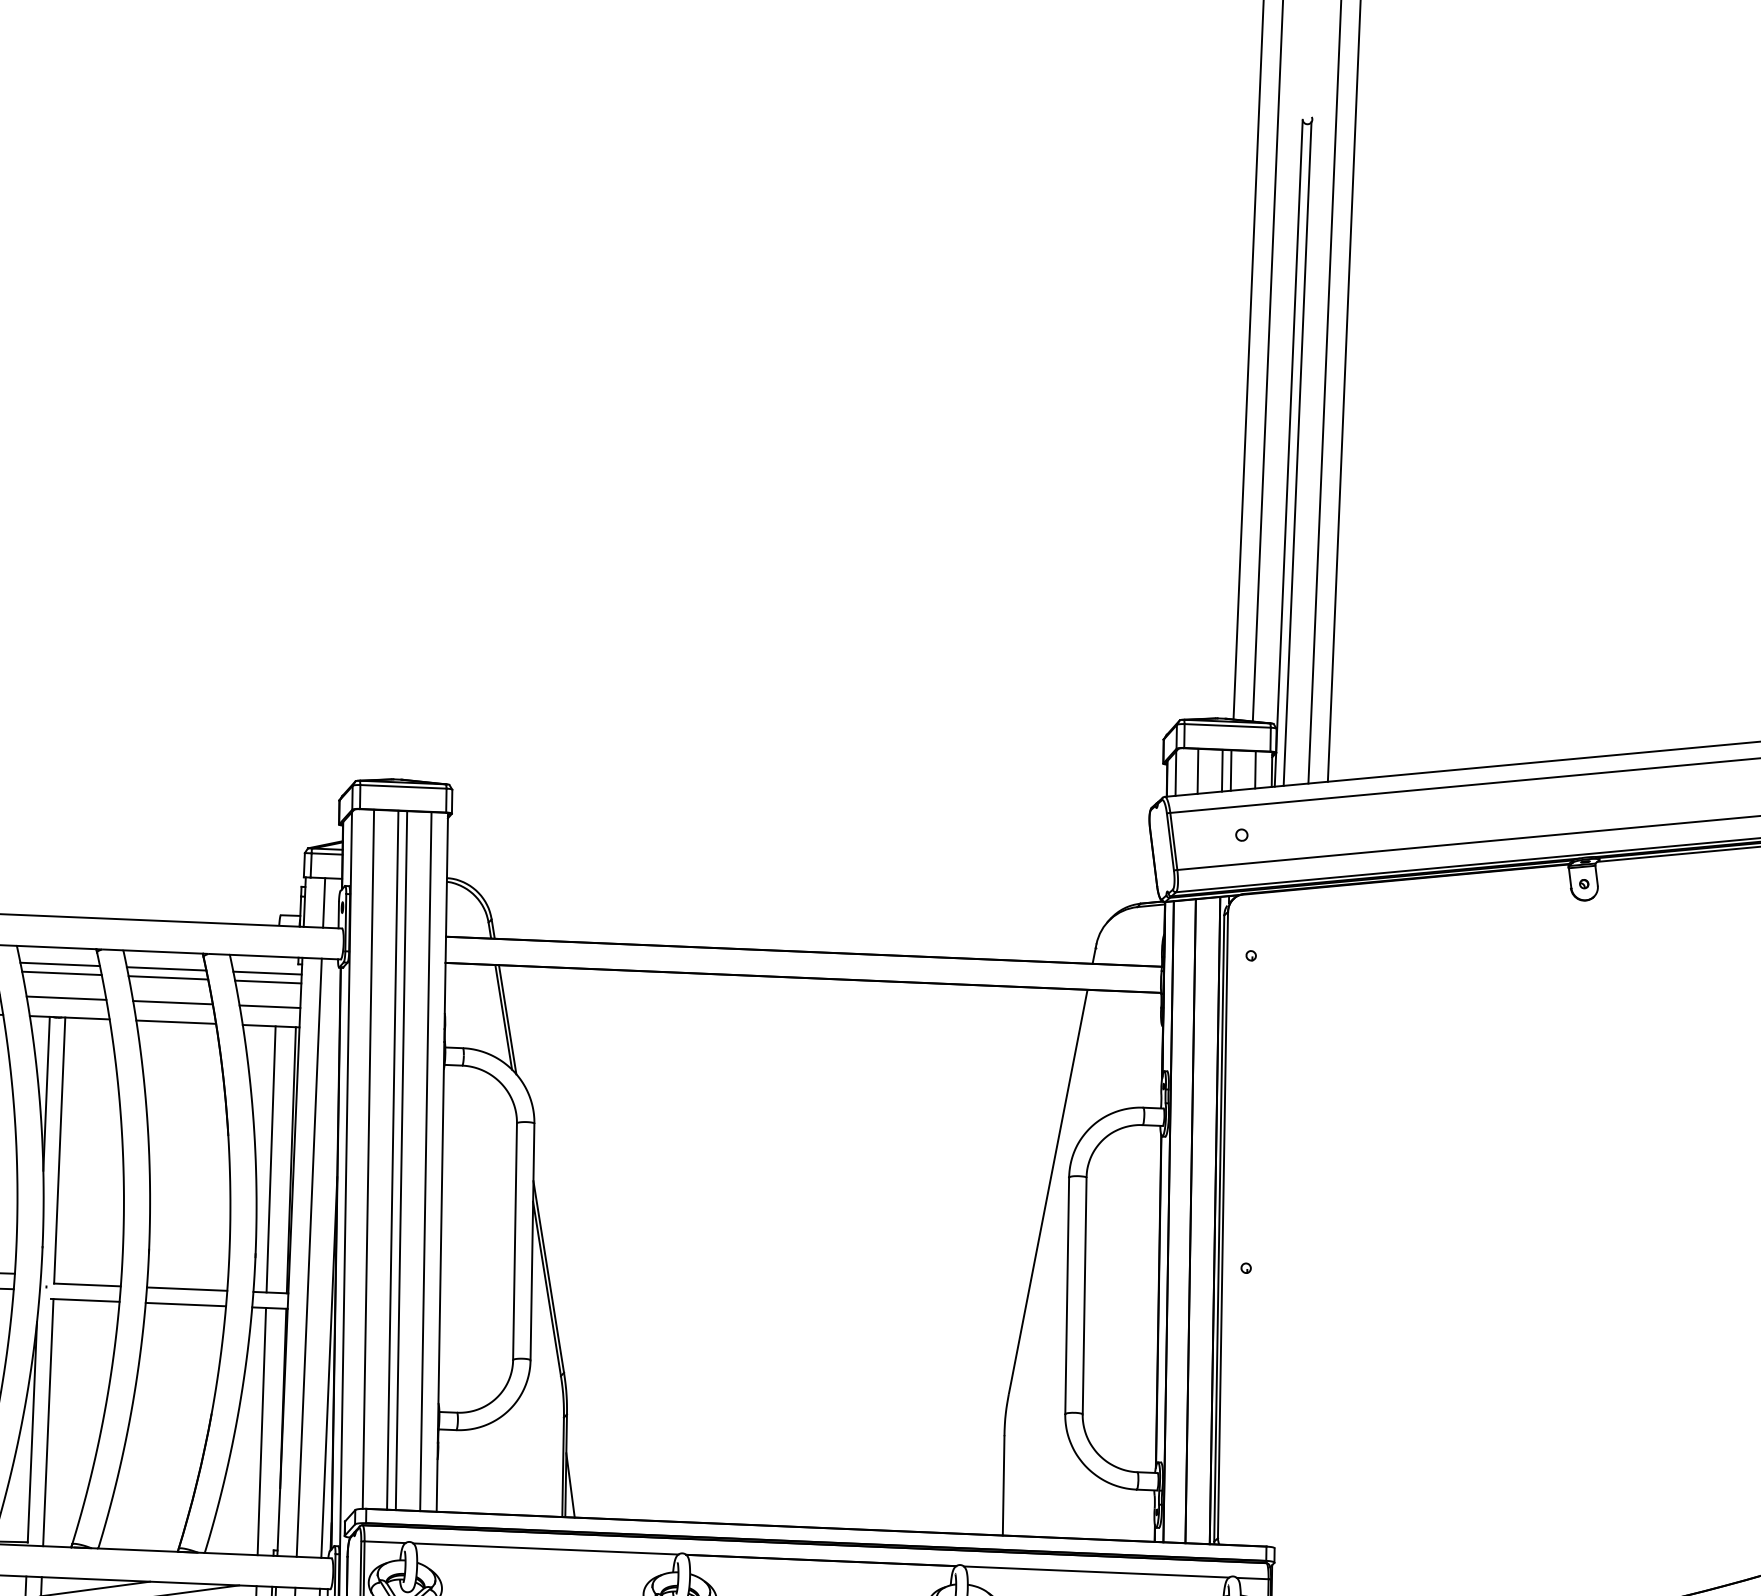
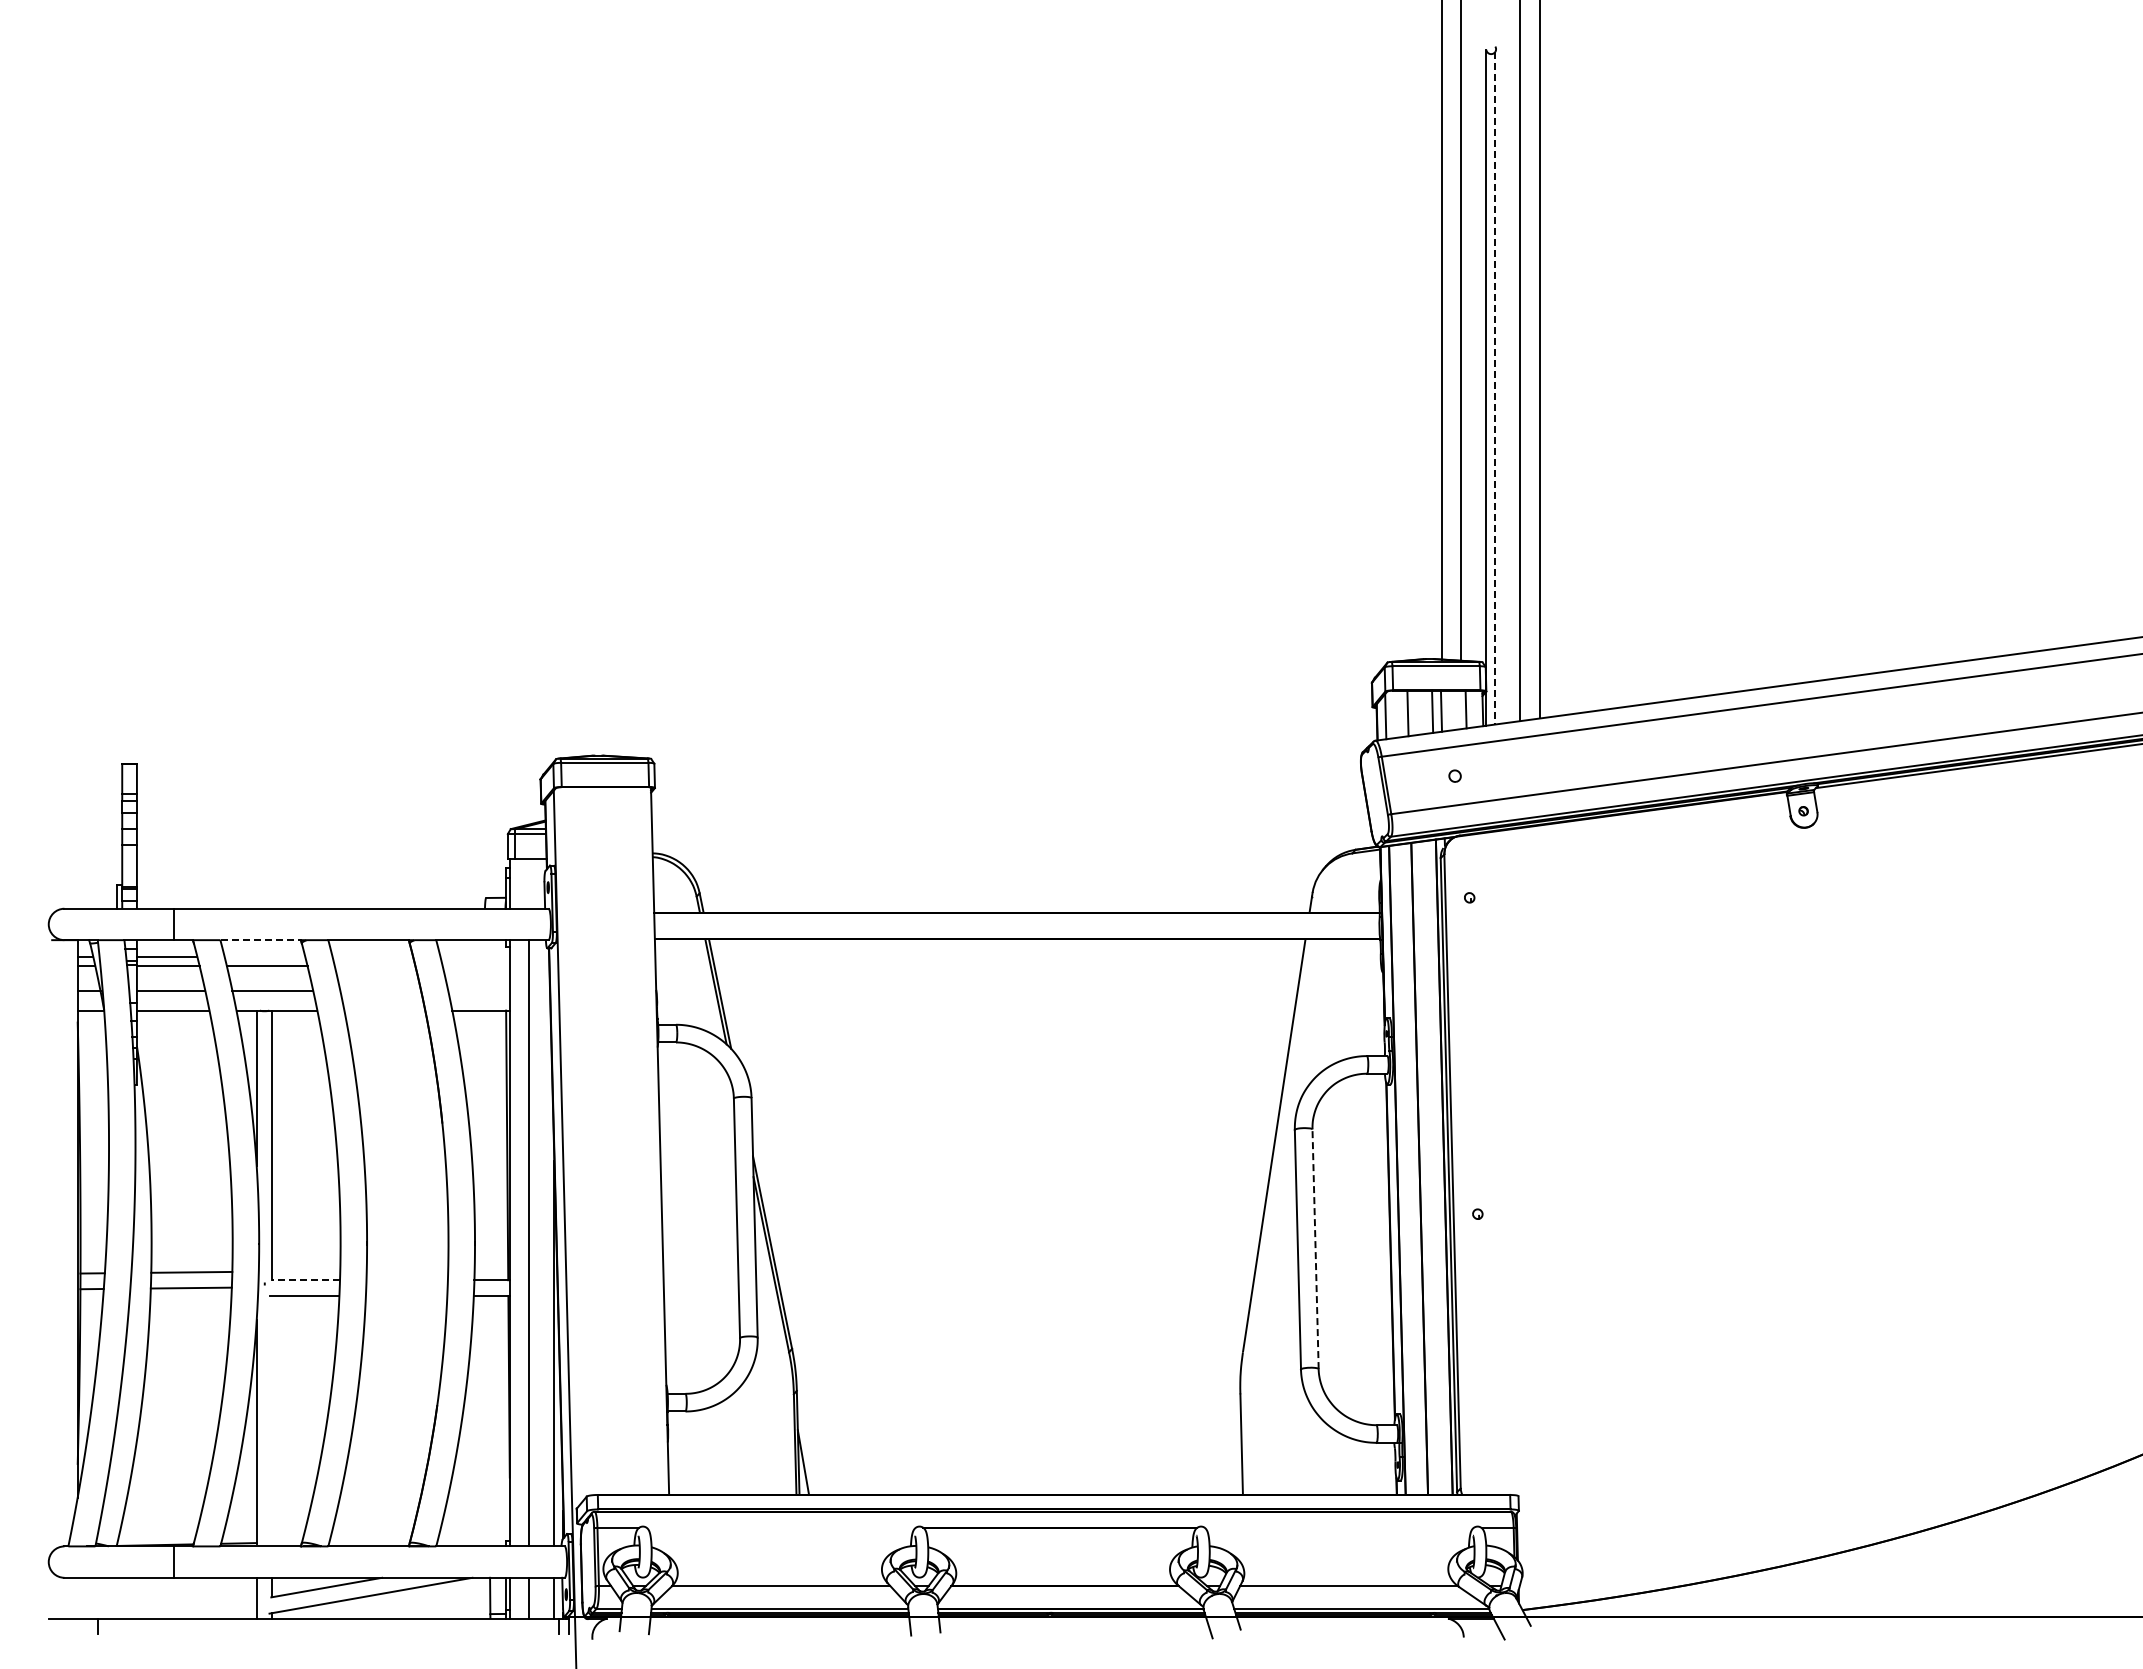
line: (1297, 454) -> (1495, 388), solid -> dashed
line: (324, 902) -> (529, 883), removed
line: (57, 947) -> (261, 940), solid -> dashed
line: (59, 964) -> (264, 957), removed
line: (166, 969) -> (372, 957), removed
line: (266, 973) -> (474, 957), removed
line: (167, 978) -> (374, 966), removed
line: (267, 982) -> (475, 966), removed
line: (172, 1003) -> (380, 991), removed
line: (269, 1007) -> (478, 991), removed
line: (175, 1022) -> (384, 1010), removed
line: (270, 1159) -> (486, 1145), removed
line: (368, 1159) -> (585, 1141), removed
line: (392, 1159) -> (609, 1140), removed
line: (401, 1160) -> (618, 1140), removed
line: (426, 1161) -> (643, 1140), removed
line: (87, 1285) -> (306, 1280), solid -> dashed
line: (186, 1289) -> (406, 1280), removed
line: (1084, 1296) -> (1315, 1249), solid -> dashed
line: (185, 1304) -> (406, 1295), removed
line: (48, 1421) -> (272, 1420), removed
line: (261, 1430) -> (488, 1420), removed
line: (545, 1548) -> (780, 1527), removed
line: (1095, 1571) -> (1338, 1527), removed

